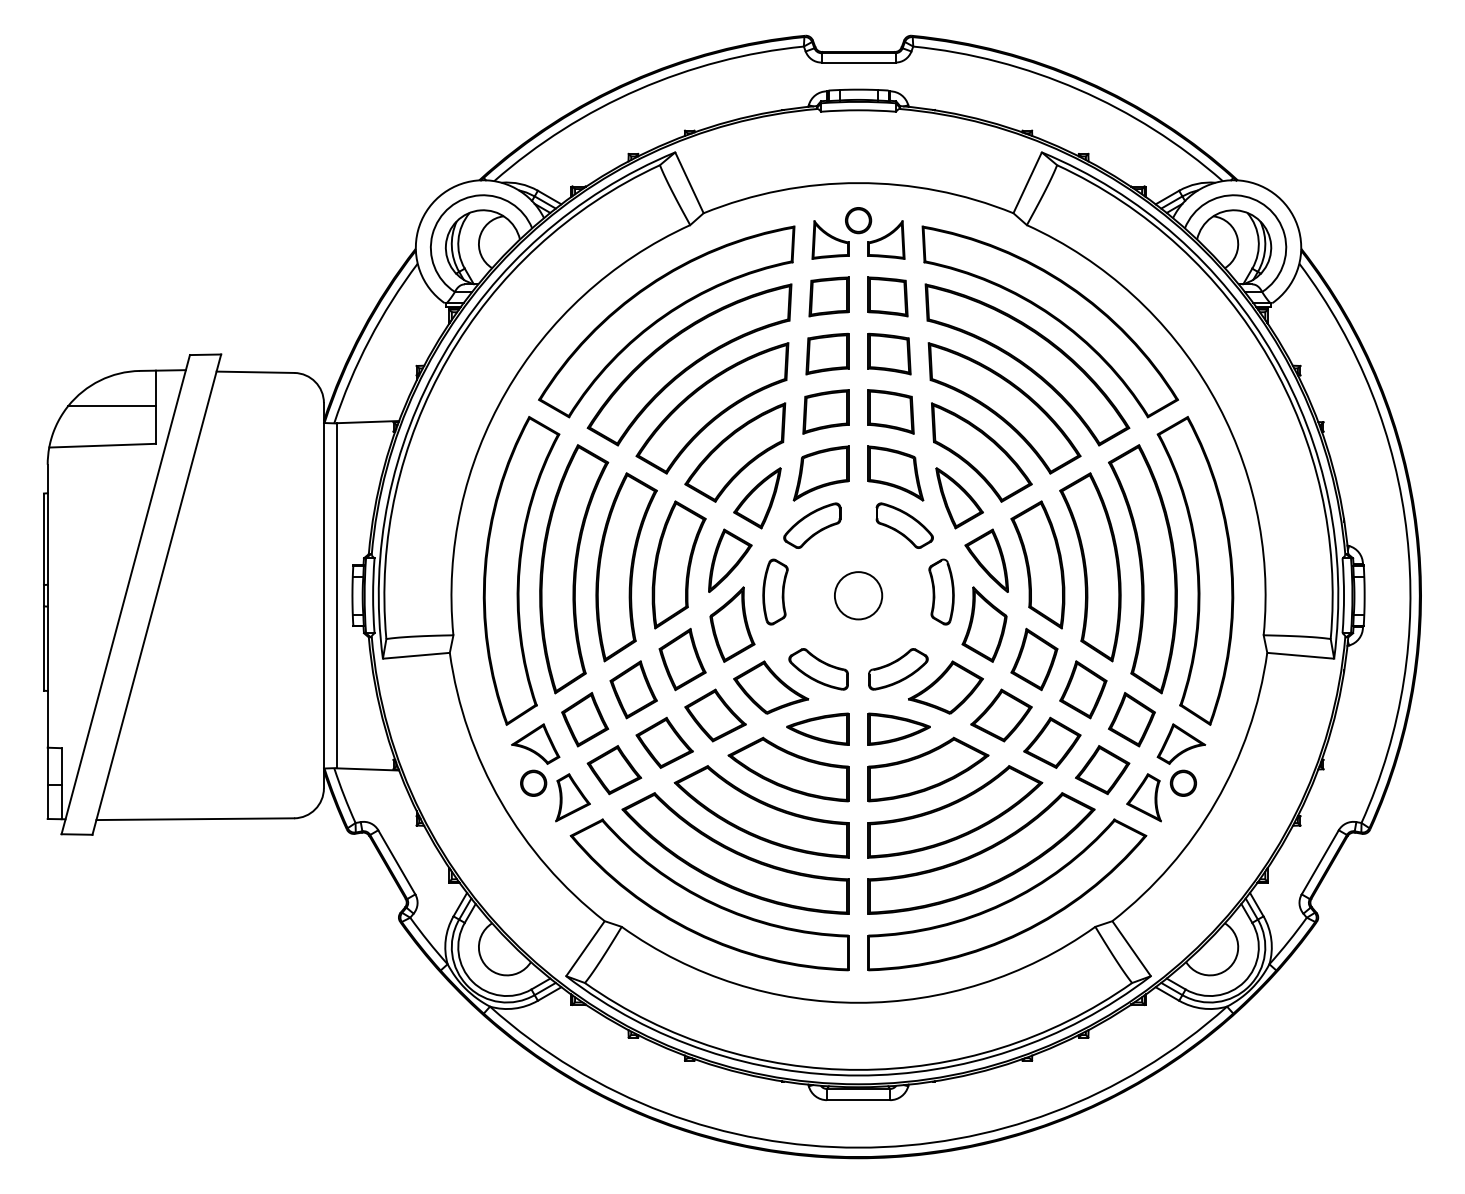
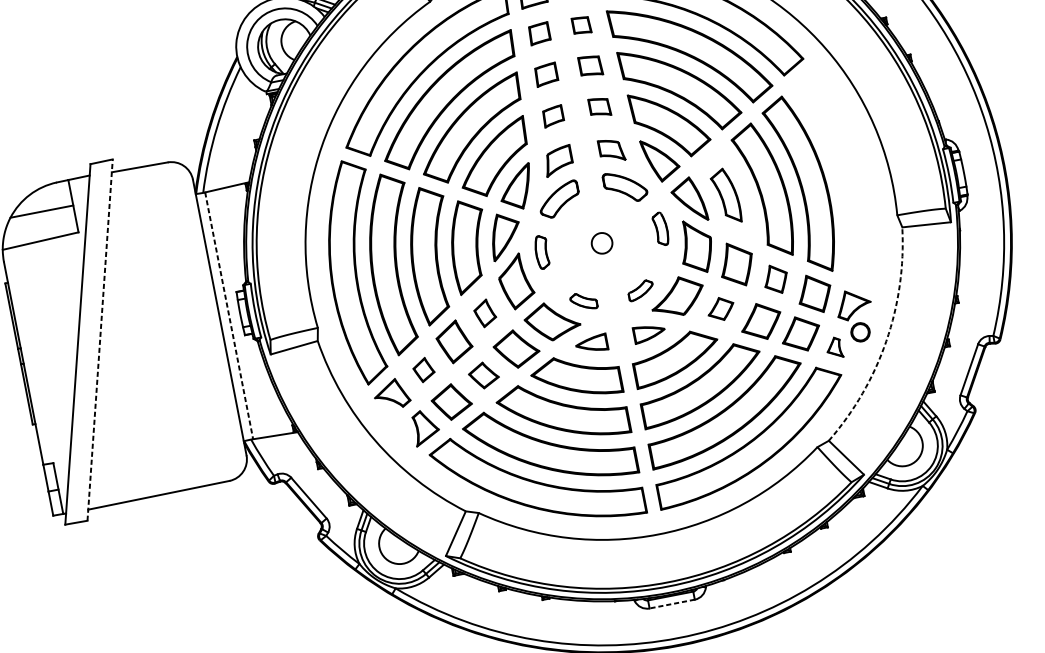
part: (828, 296) -> (539, 33), size x0.7
part: (887, 296) -> (581, 25), size x0.6
part: (827, 353) -> (546, 74), size x0.7
part: (889, 353) -> (590, 65), size x0.7
part: (825, 411) -> (552, 116), size x0.6
part: (890, 411) -> (599, 107), size x0.6
part: (820, 473) -> (557, 161), size x0.7
part: (895, 473) -> (611, 150), size x0.6
part: (1037, 564) -> (725, 196), size x0.6
part: (1195, 570) -> (839, 178), removed
part: (775, 591) -> (542, 251), size x0.7
part: (941, 591) -> (660, 228), size x0.7
line: (156, 594) -> (99, 340), solid -> dashed
line: (337, 595) -> (229, 315), solid -> dashed
circle: (858, 595) -> (602, 243), size x0.6
part: (682, 659) -> (485, 313), size x0.6
part: (818, 669) -> (583, 301), size x0.6
part: (898, 669) -> (640, 290), size x0.6
part: (1083, 689) -> (775, 279), size x0.7
part: (1001, 715) -> (720, 309), size x0.6
part: (585, 719) -> (424, 369), size x0.6
part: (817, 728) -> (591, 343), size x0.7
part: (898, 728) -> (649, 332), size x0.7
part: (664, 742) -> (483, 375), size x0.7
part: (533, 782) -> (395, 422), removed
part: (1143, 797) -> (833, 348), size x0.6
arc: (1215, 802) -> (886, 341), solid -> dashed
line: (858, 1100) -> (672, 604), solid -> dashed

